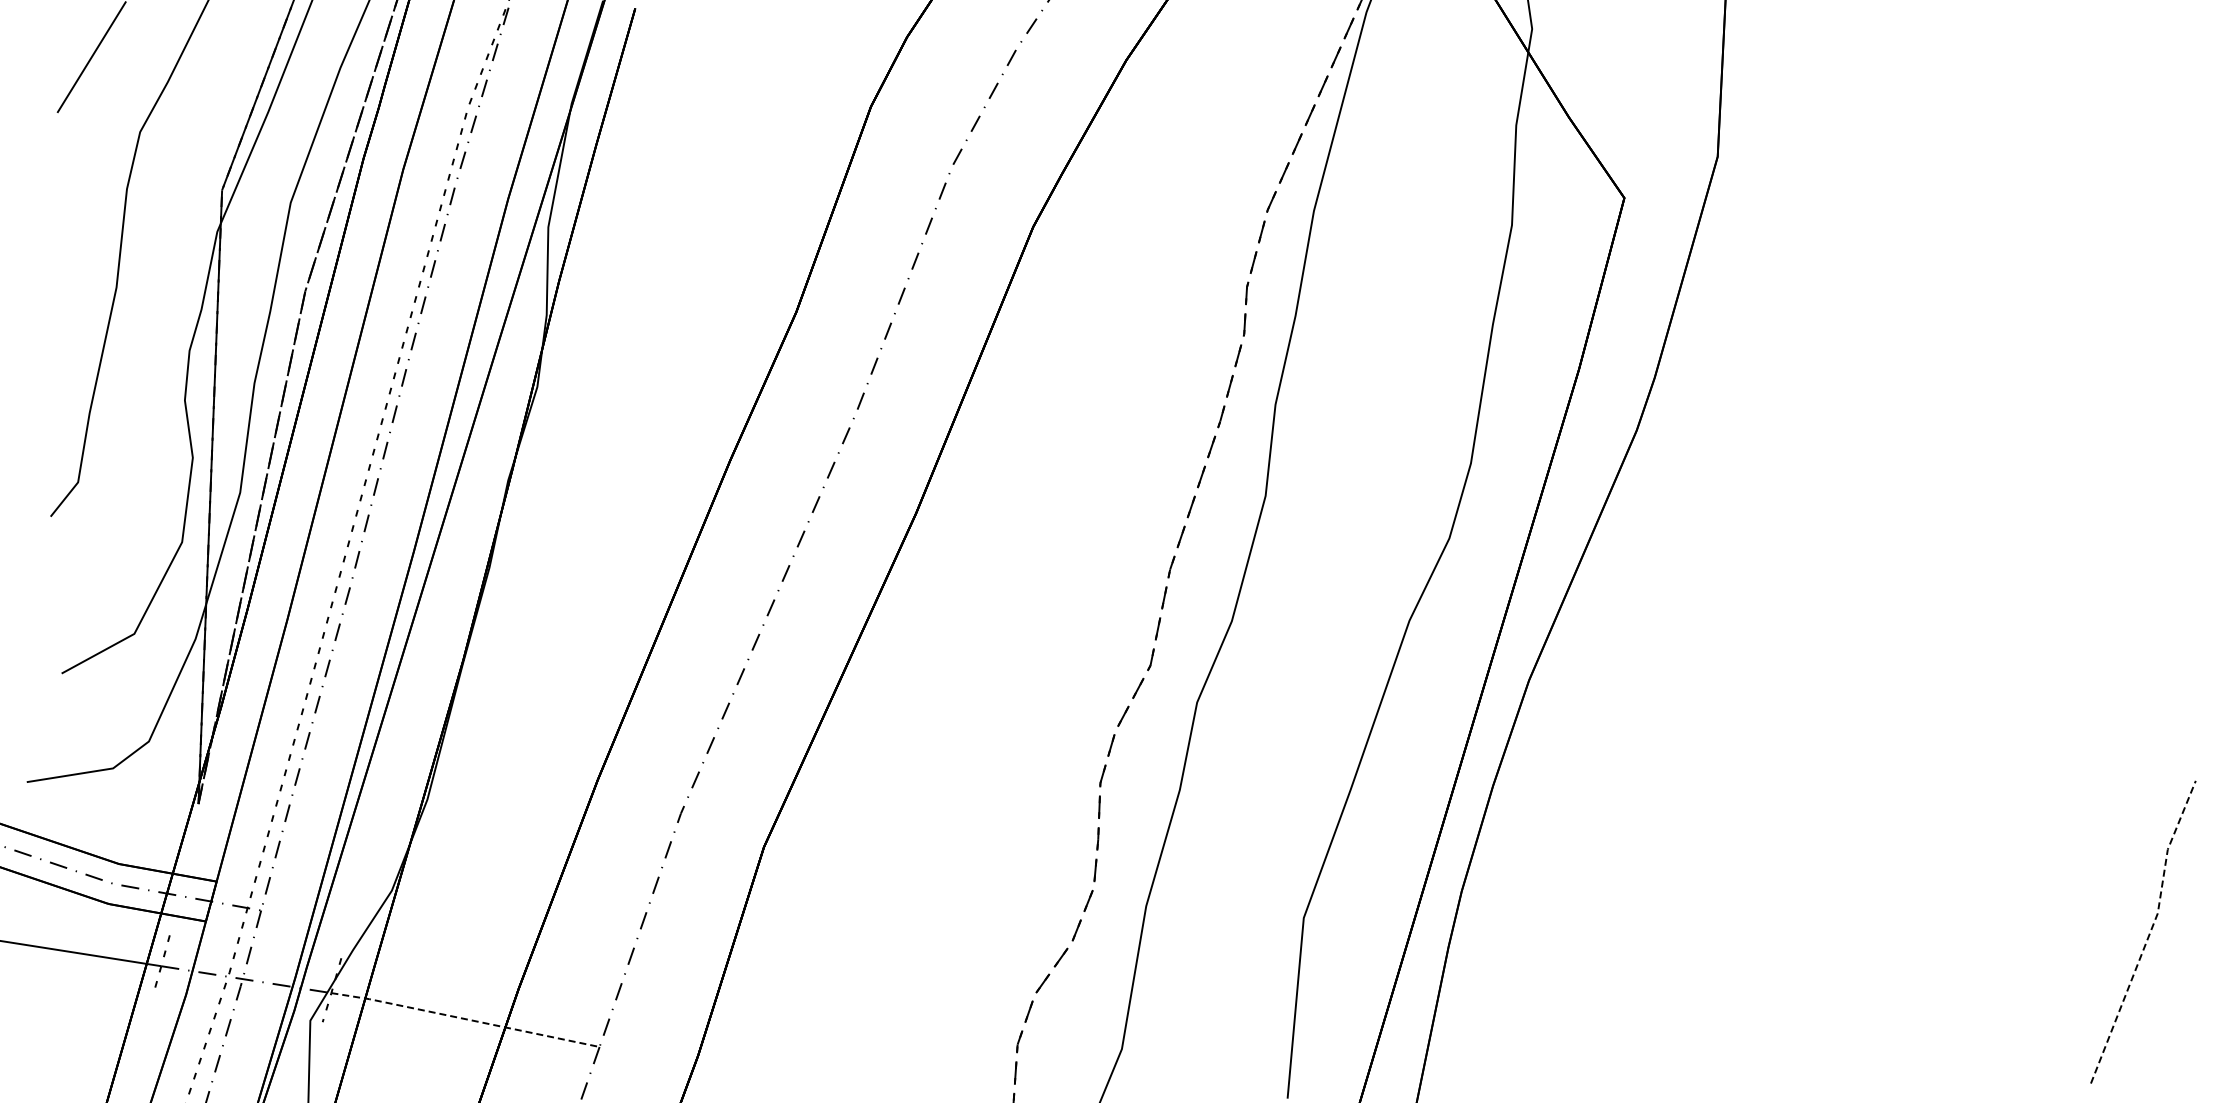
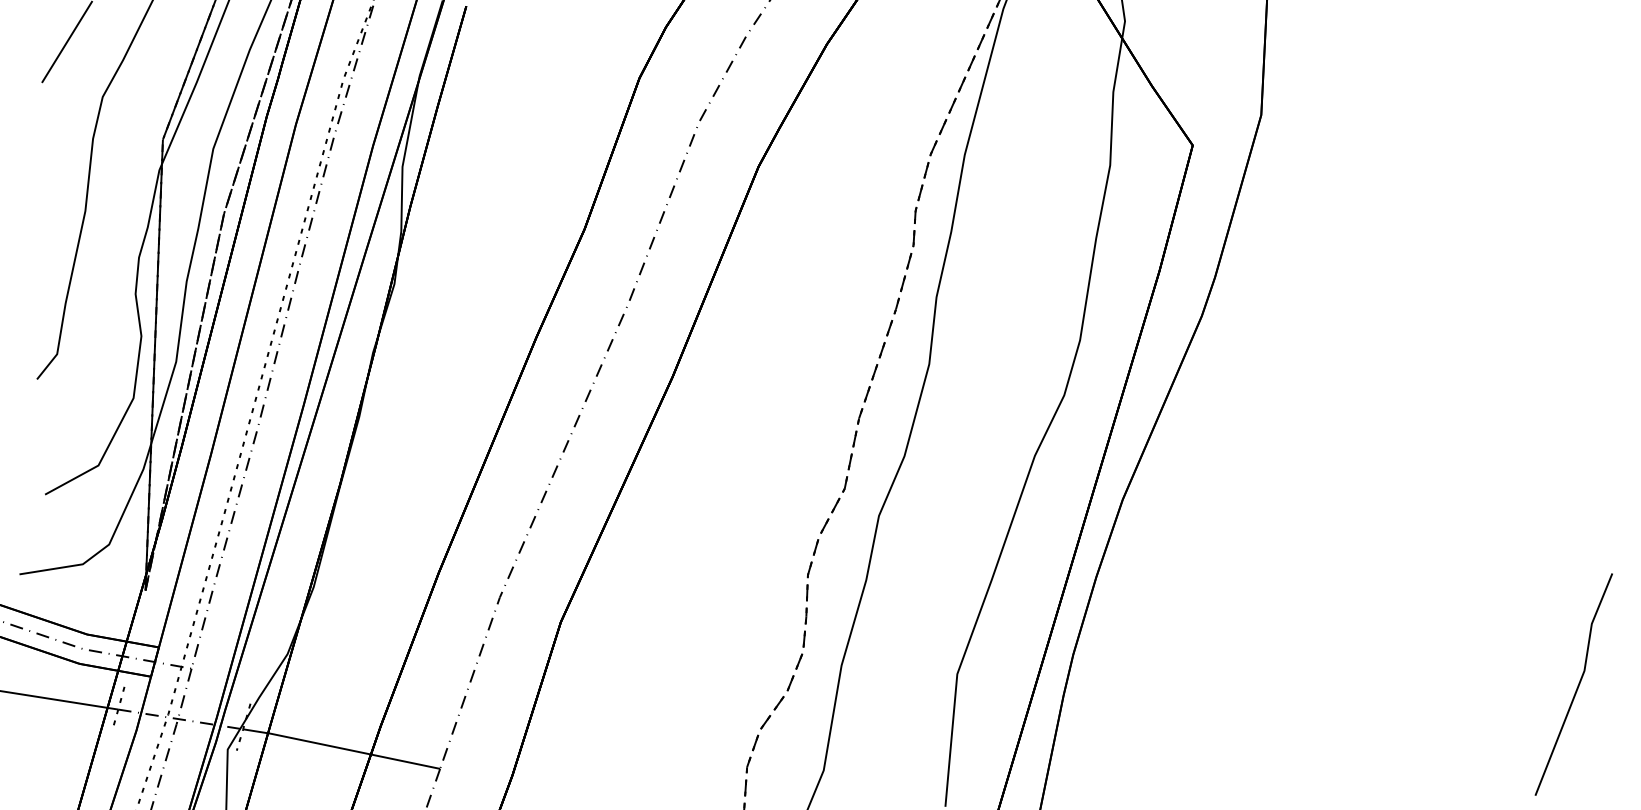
line: (2150, 932) -> (1579, 684), dashed -> solid
line: (464, 1019) -> (340, 748), dashed -> solid

